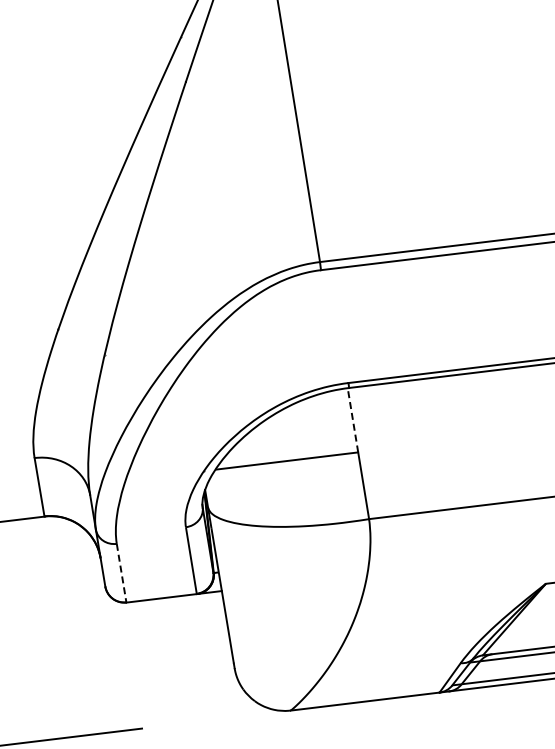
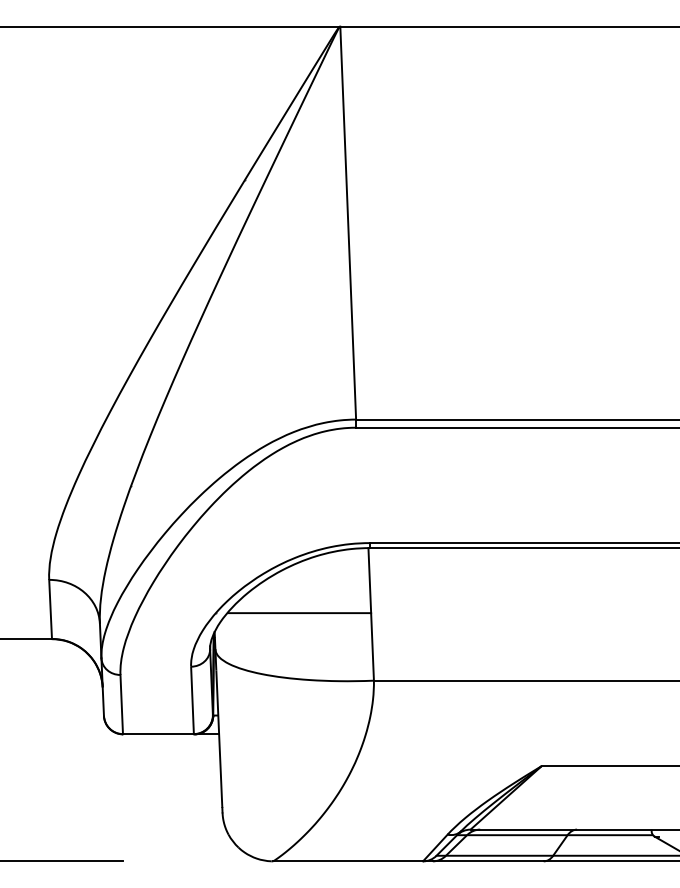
line: (352, 420) -> (369, 580), dashed -> solid
line: (121, 573) -> (121, 704), dashed -> solid

